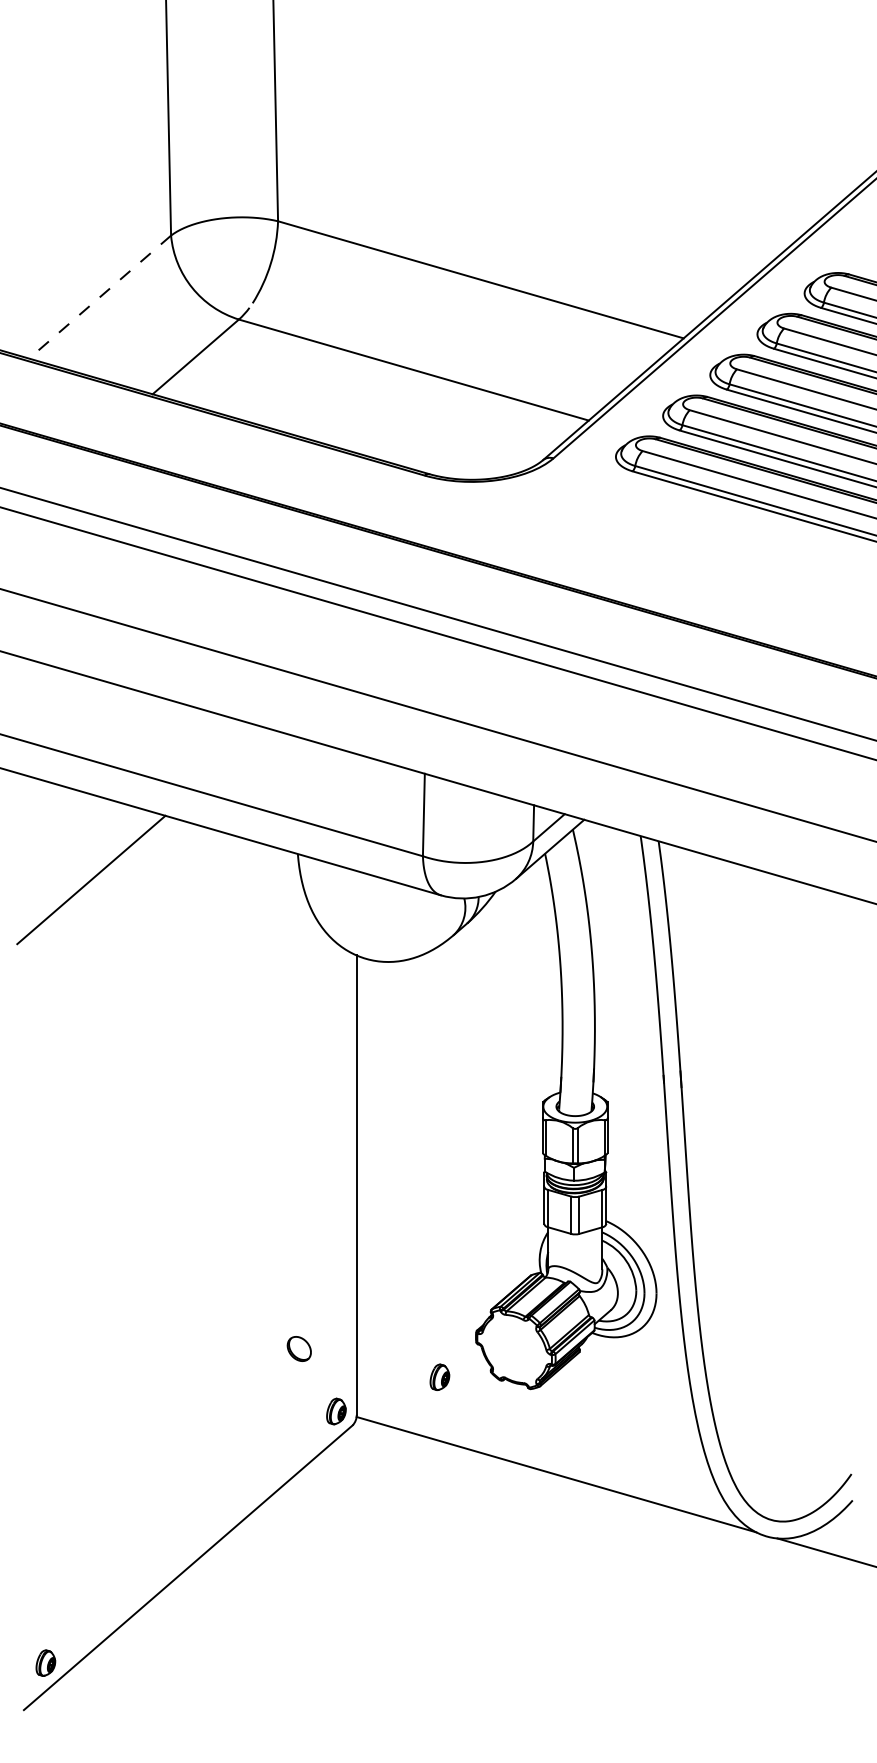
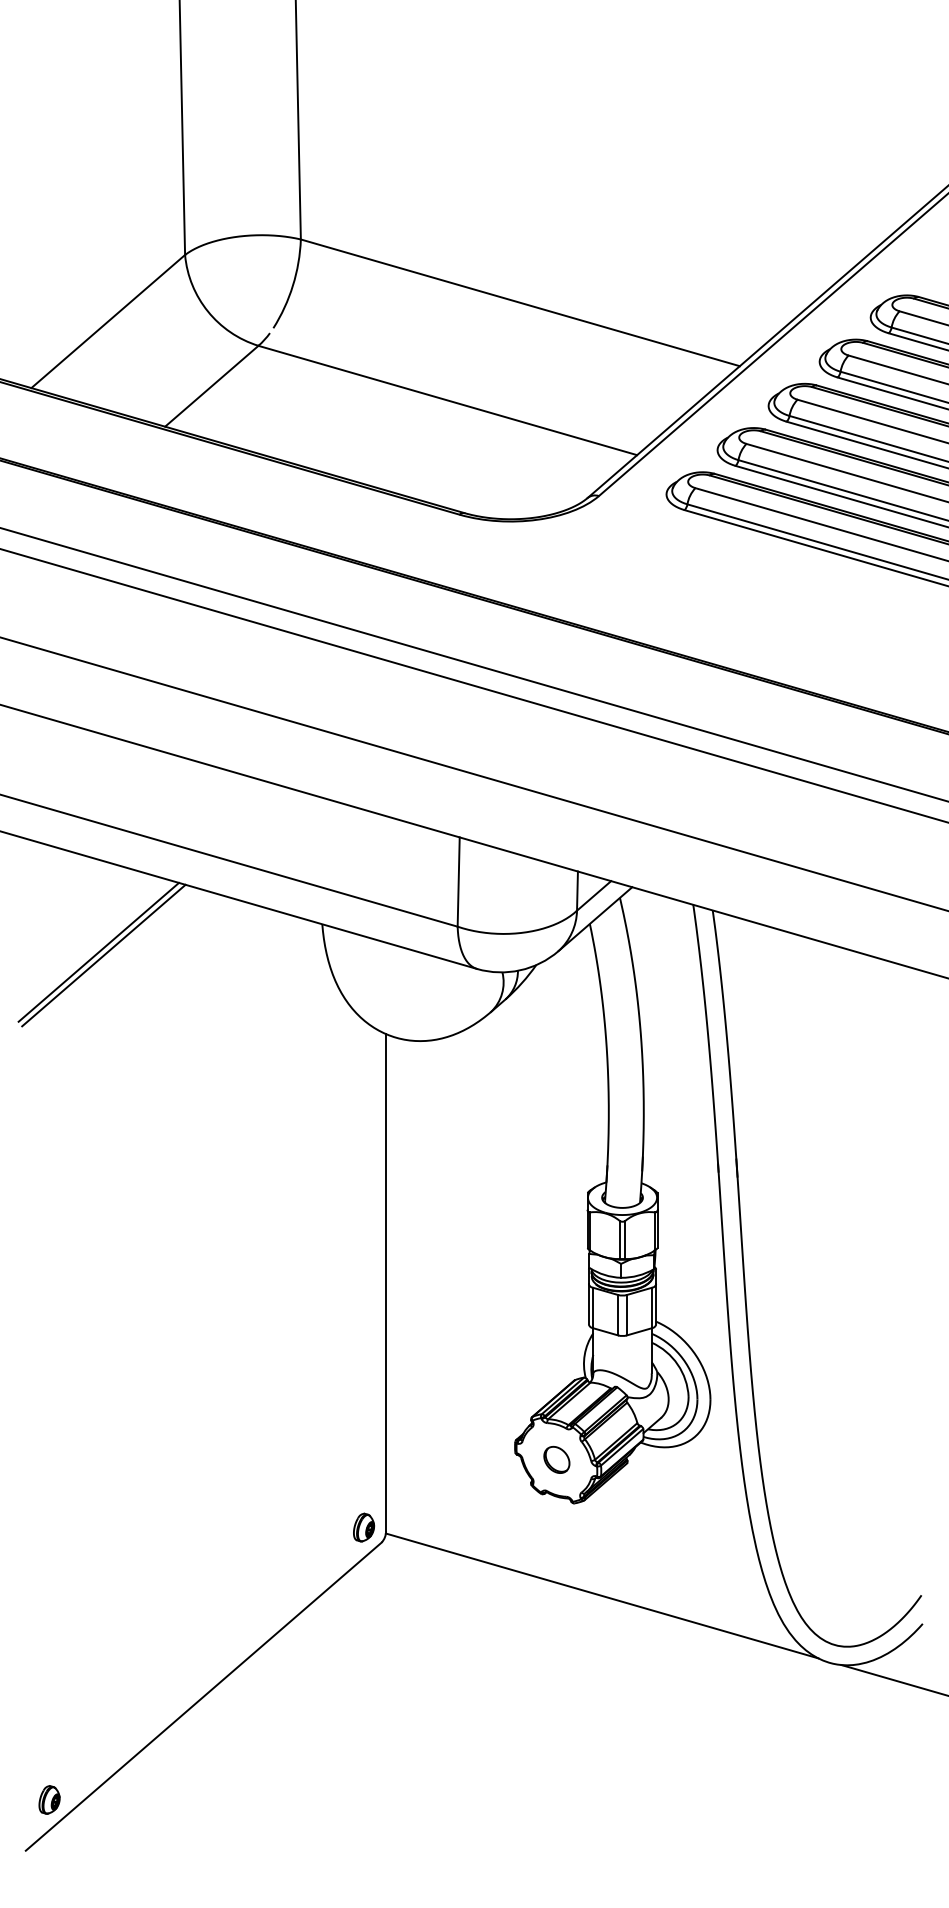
line: (100, 297) -> (108, 321), dashed -> solid
line: (95, 882) -> (103, 955), added
part: (298, 1348) -> (556, 1459), moved
part: (440, 1377) -> (476, 1490), removed

